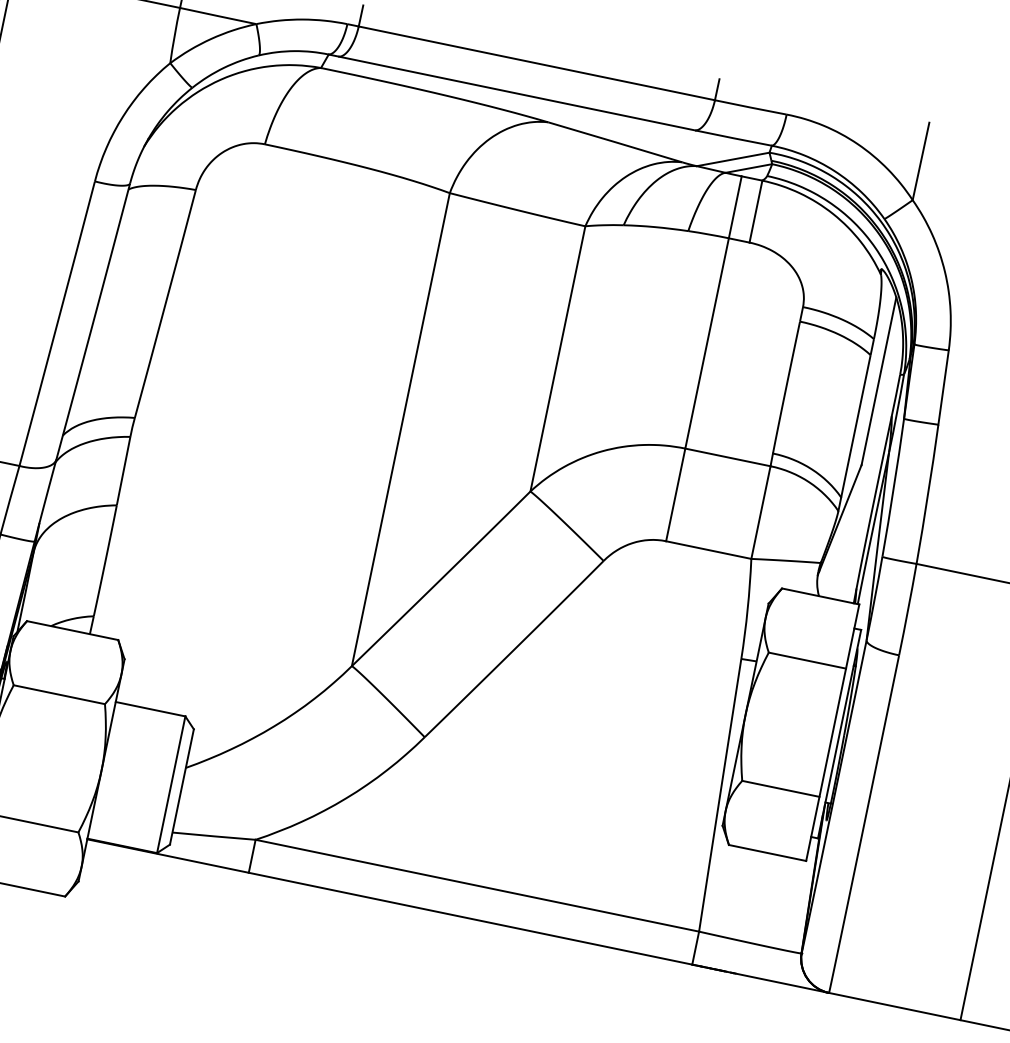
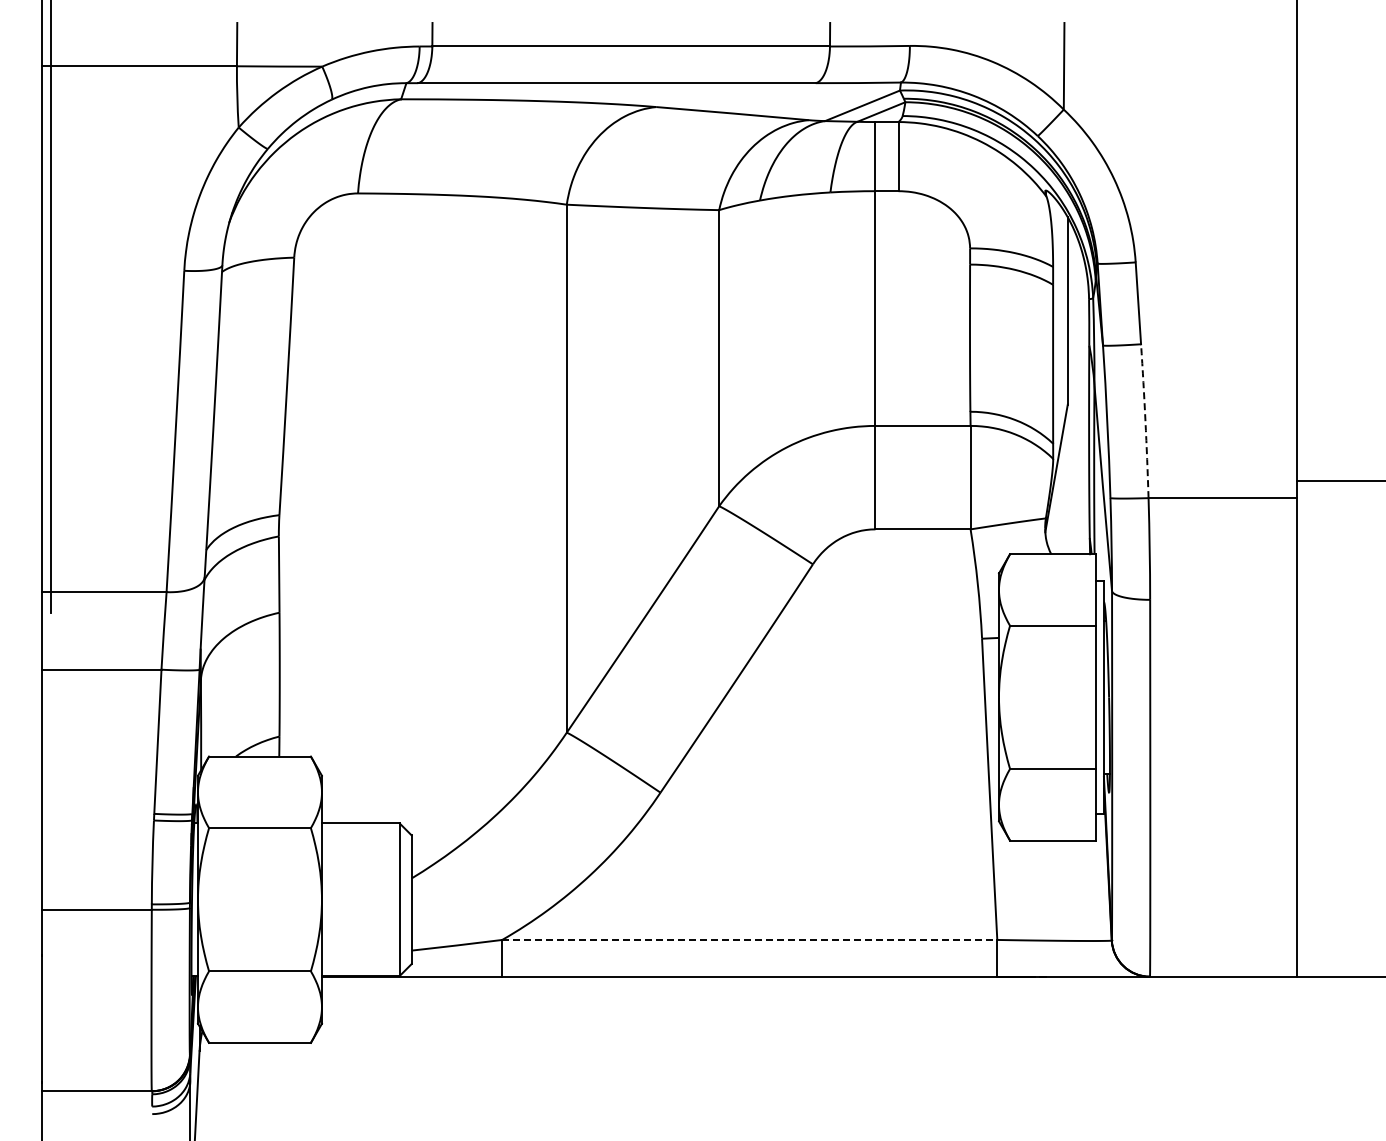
arc: (928, 494) -> (1145, 421), solid -> dashed
line: (477, 885) -> (749, 939), solid -> dashed

